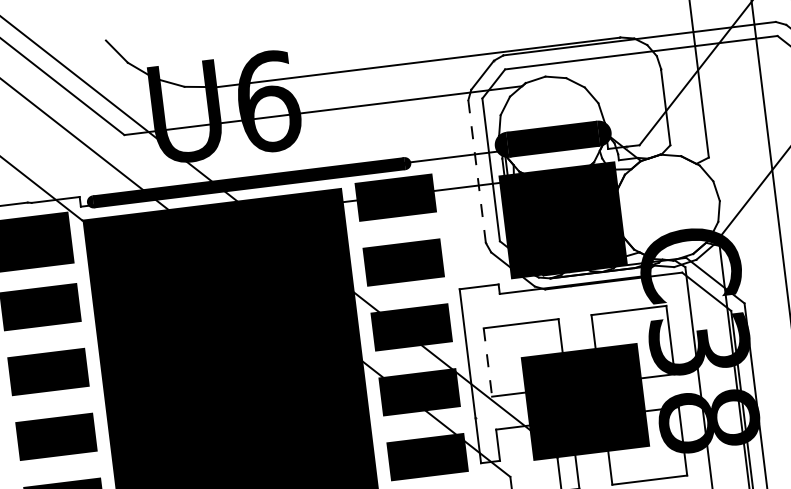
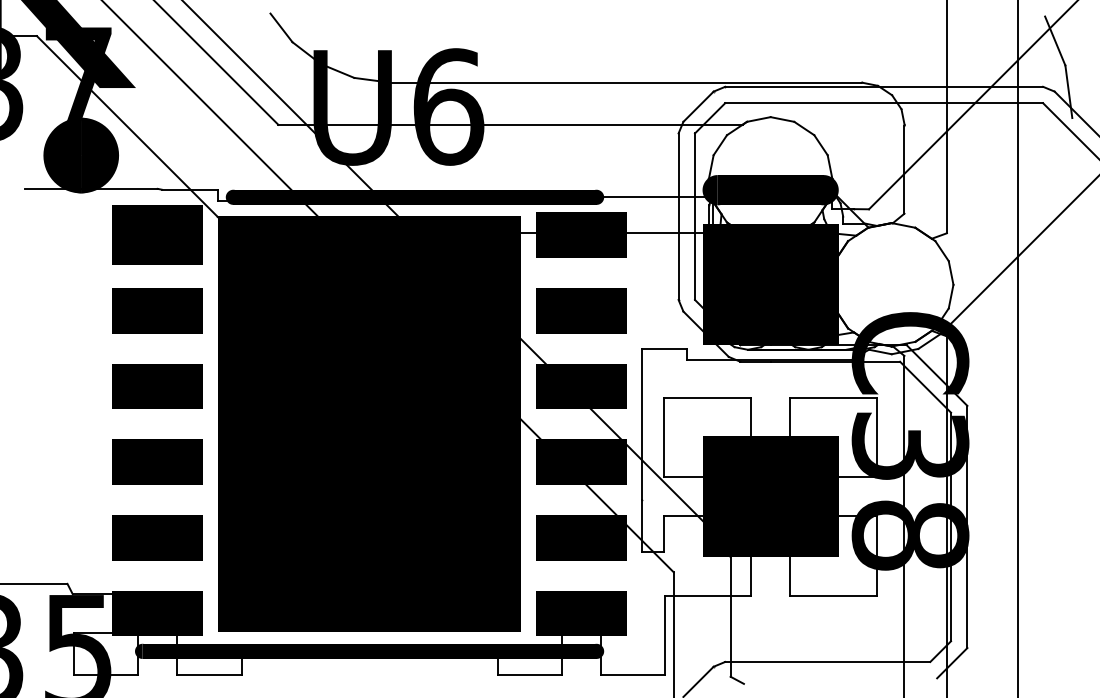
line: (477, 172) -> (678, 217), dashed -> solid
line: (488, 362) -> (664, 437), dashed -> solid

